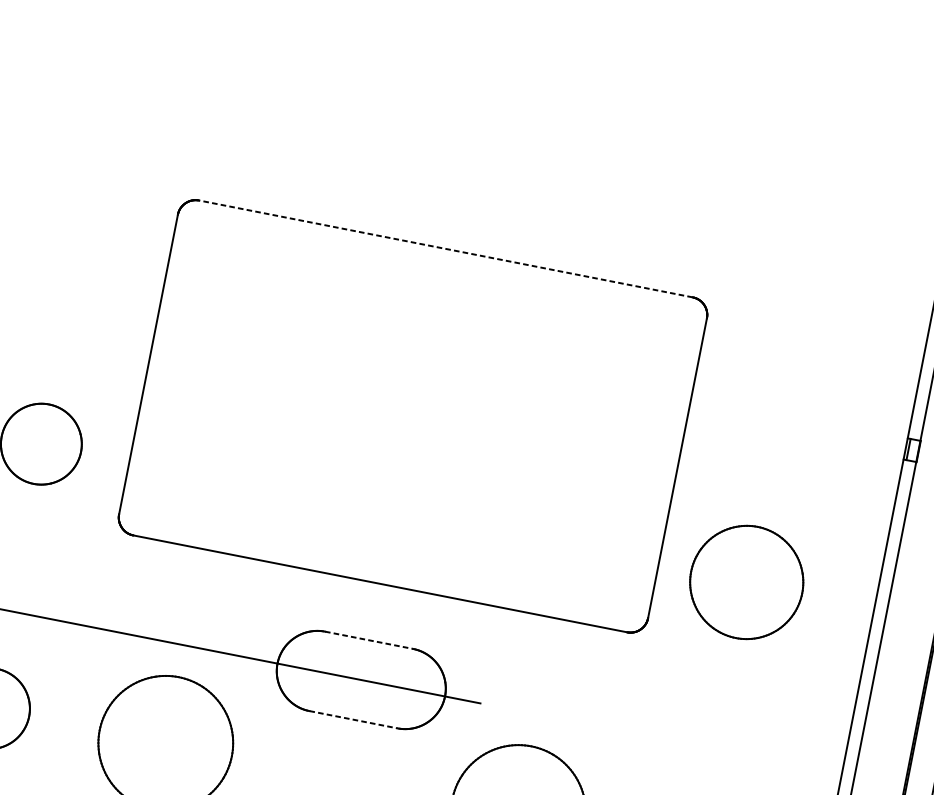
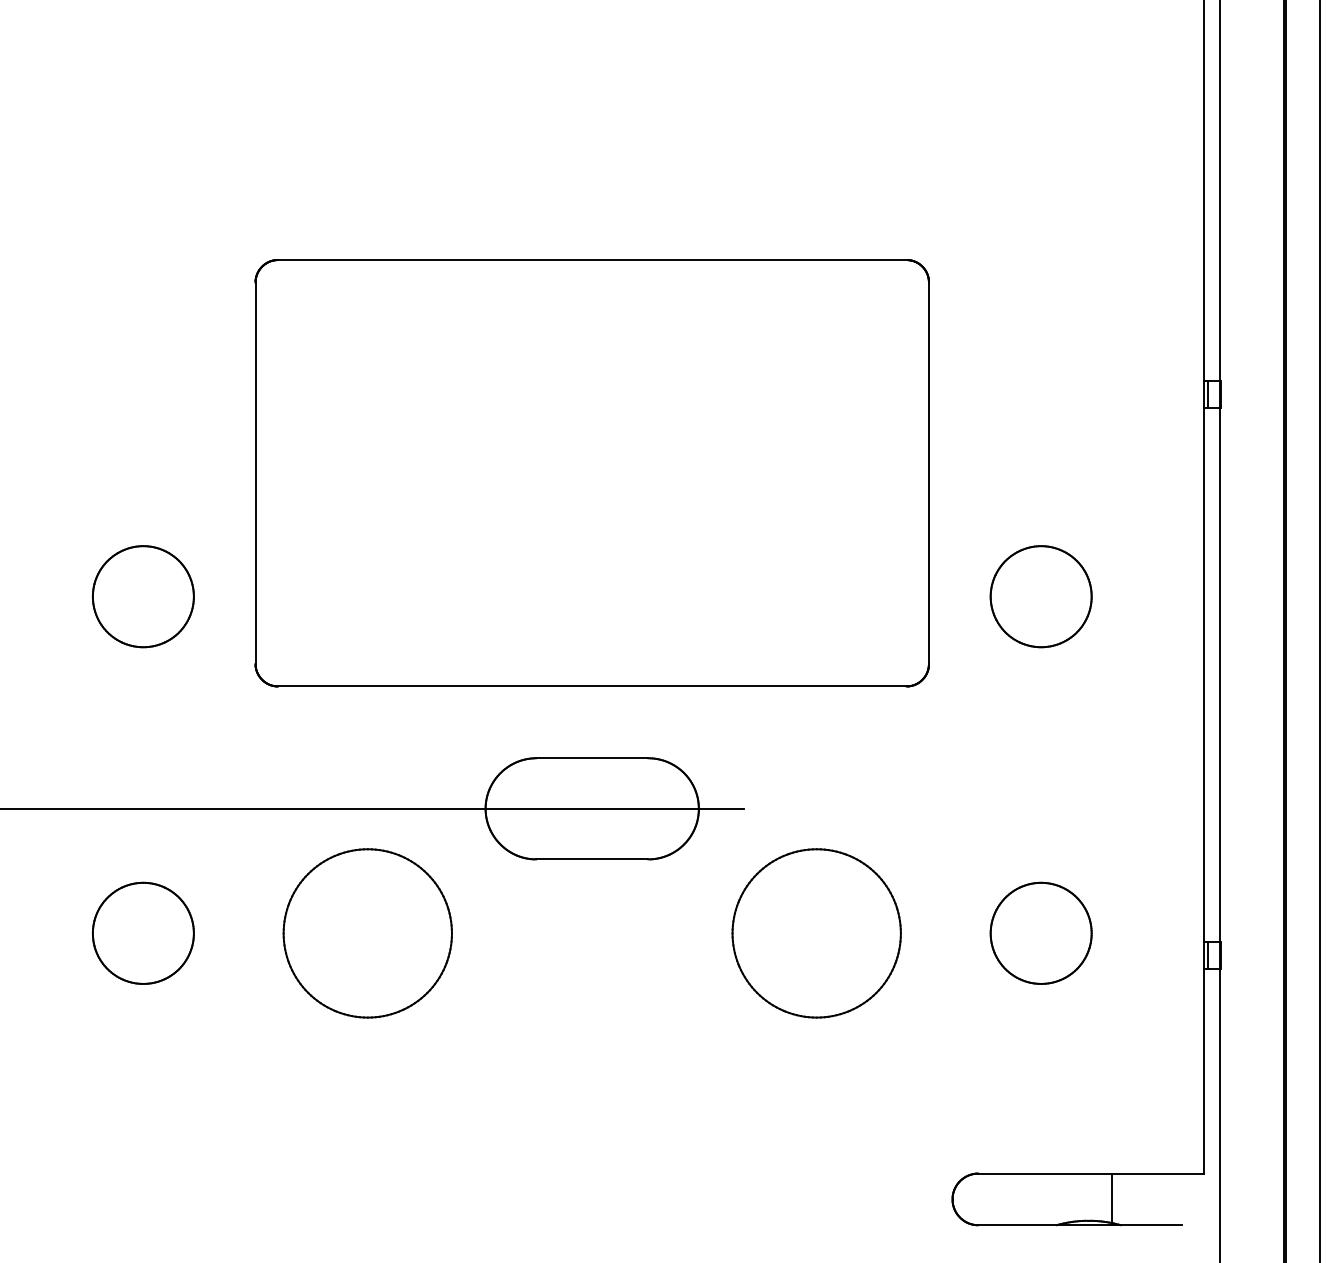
line: (445, 249) -> (591, 260), dashed -> solid
part: (746, 582) -> (1040, 596), size x0.71
line: (369, 640) -> (592, 758), dashed -> solid
line: (353, 719) -> (592, 859), dashed -> solid

